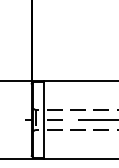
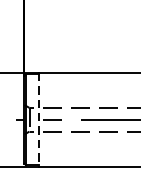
line: (43, 119) -> (38, 119), solid -> dashed

